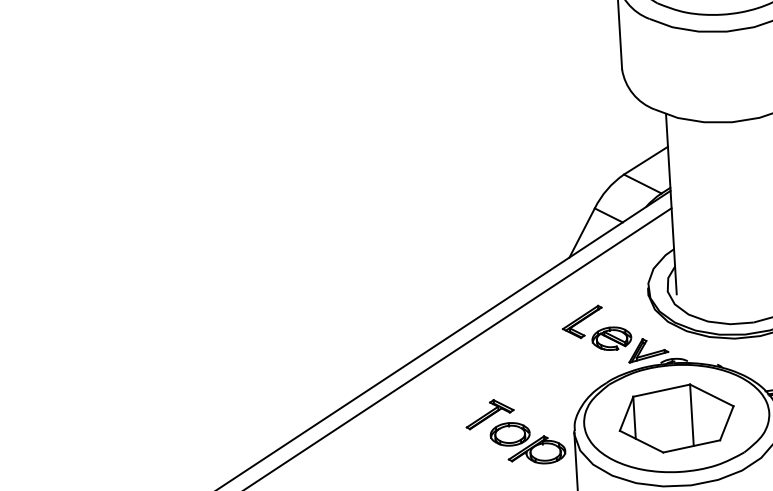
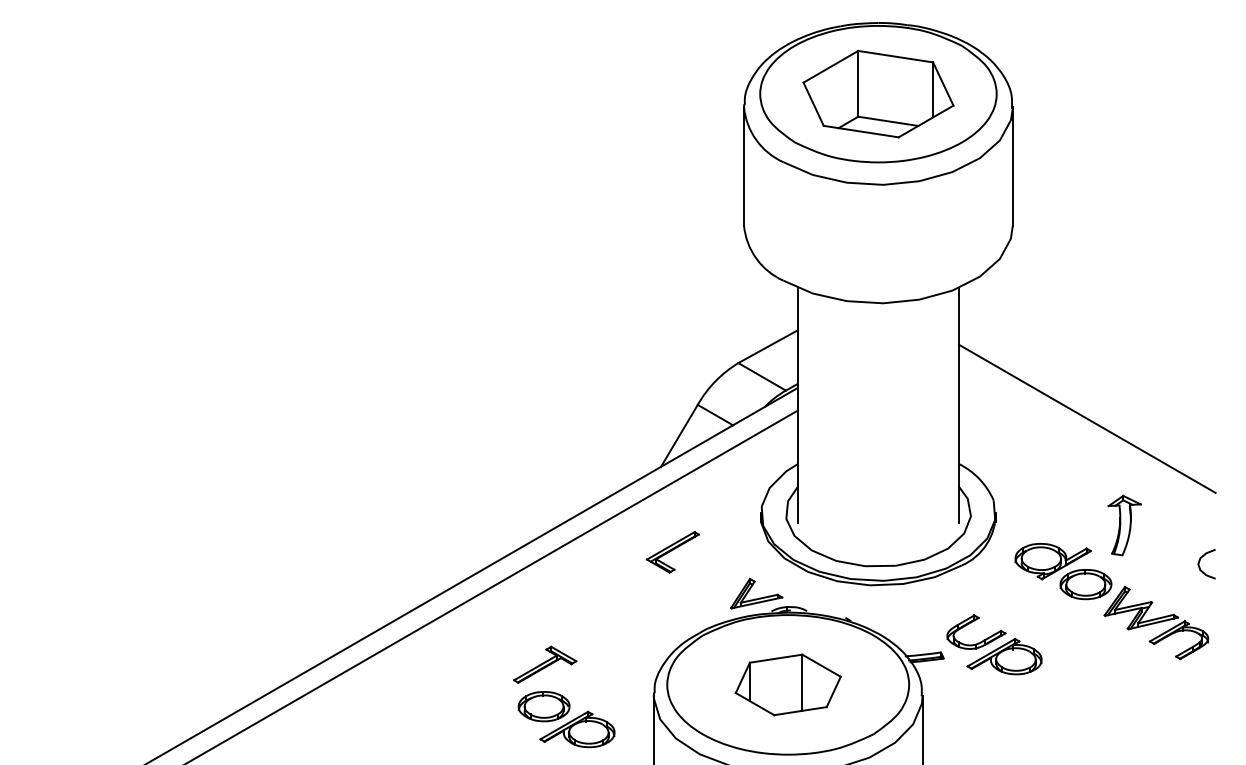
part: (611, 338) -> (709, 575), removed
part: (676, 418) -> (788, 684), size x0.7
part: (527, 443) -> (566, 719), moved

